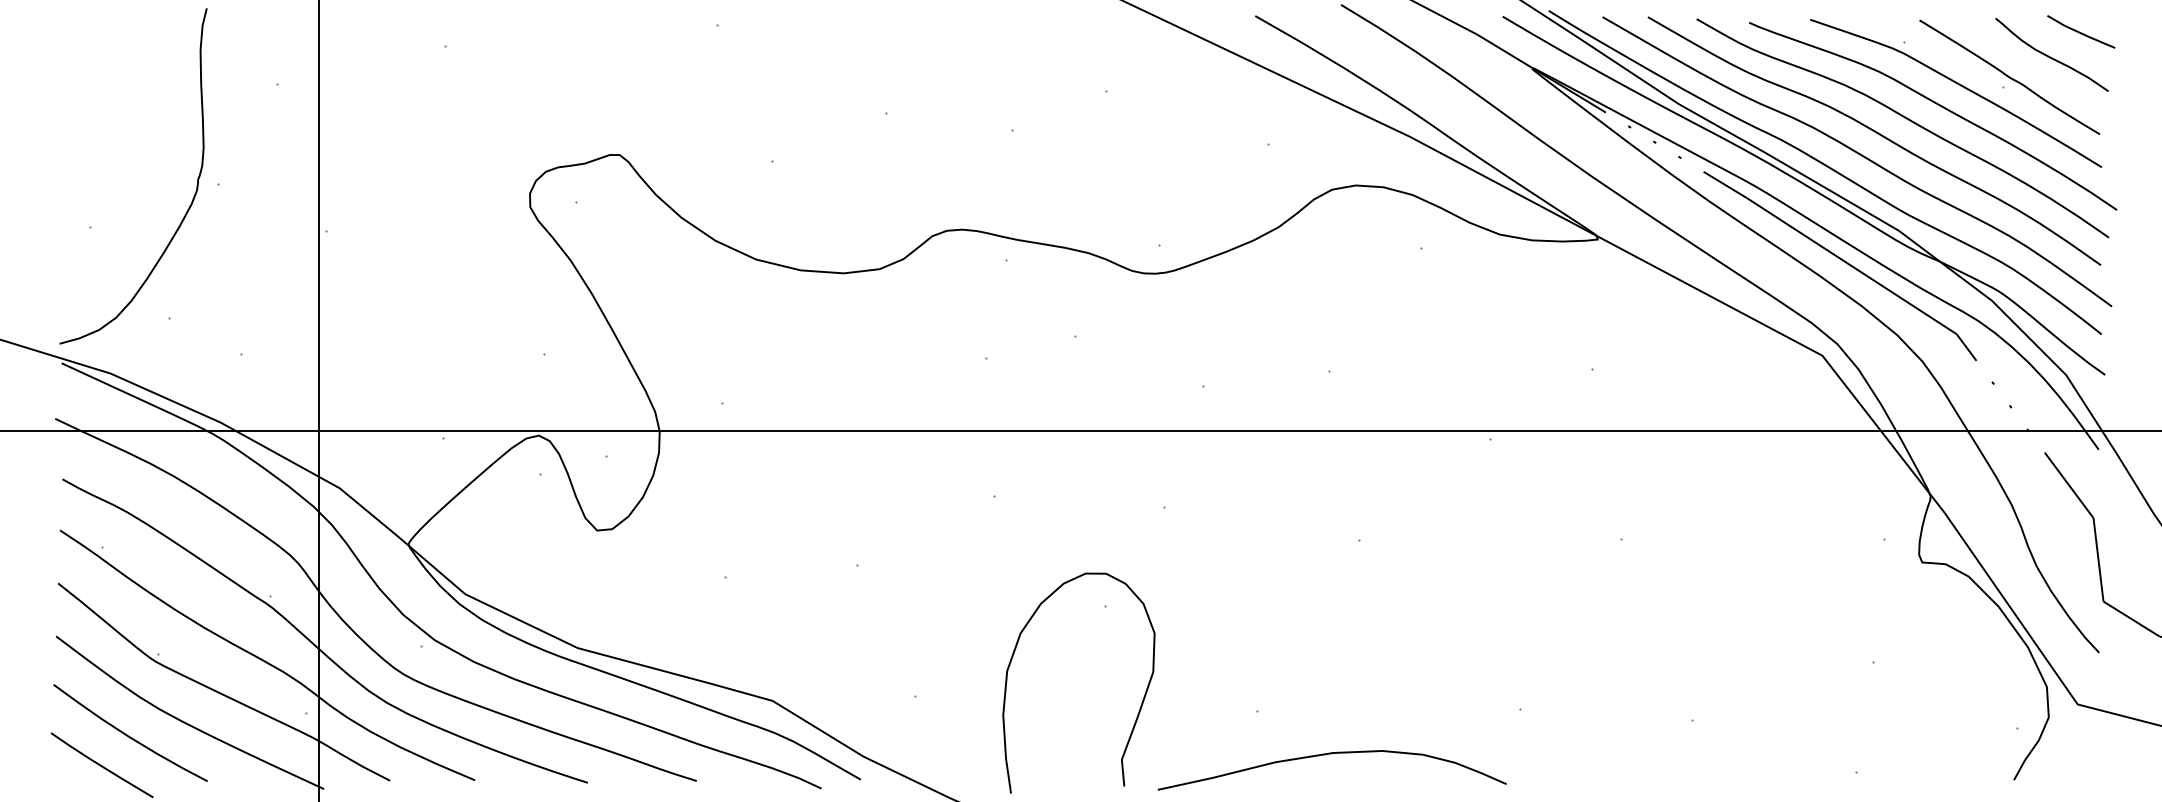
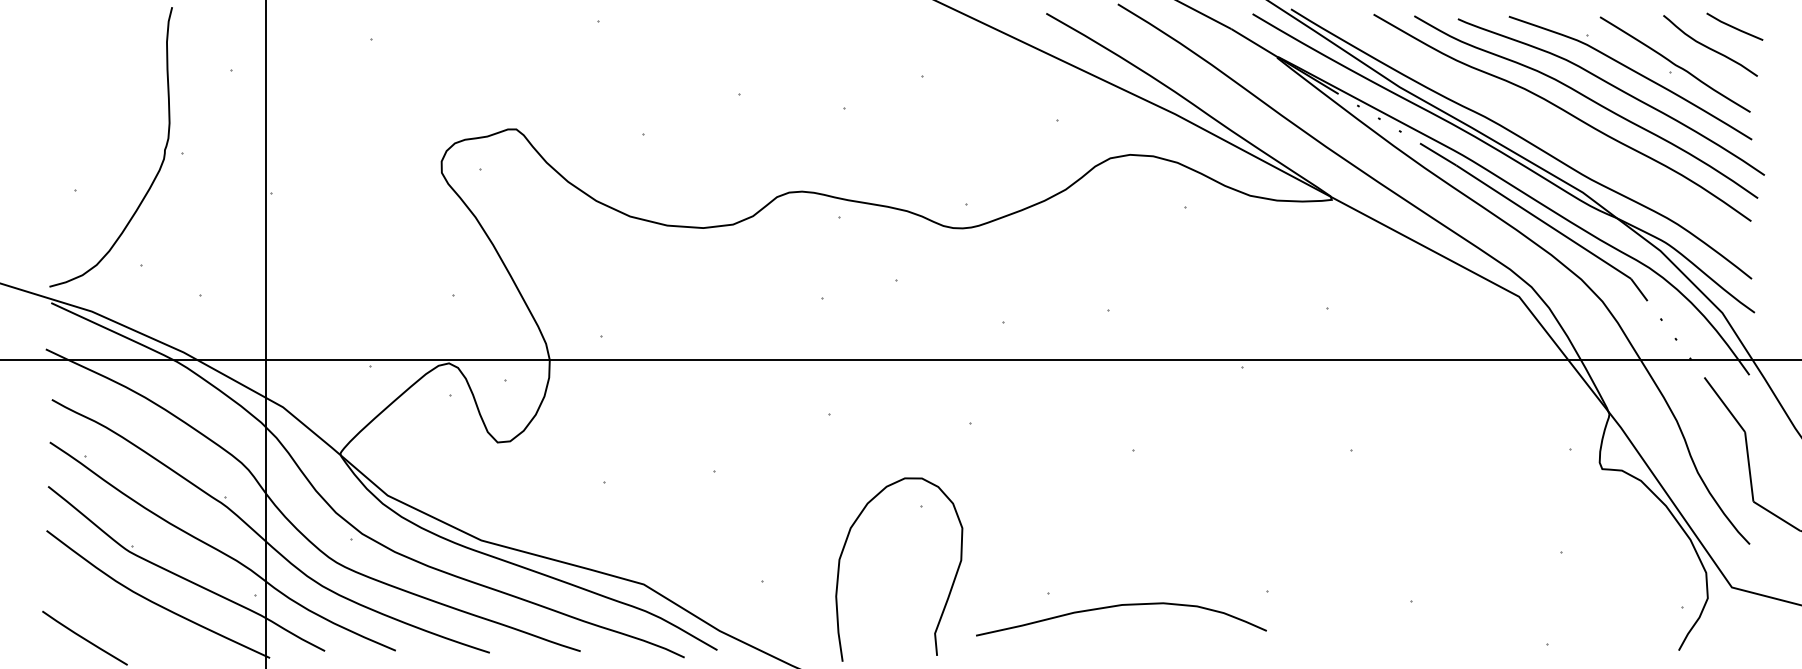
curve: (1858, 155) -> (1549, 129), removed
curve: (127, 734) -> (106, 612), removed
curve: (1331, 754) -> (1120, 606), moved

